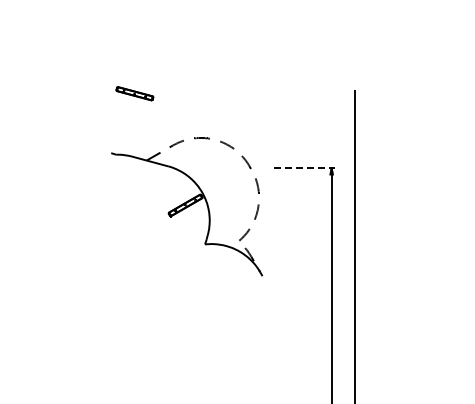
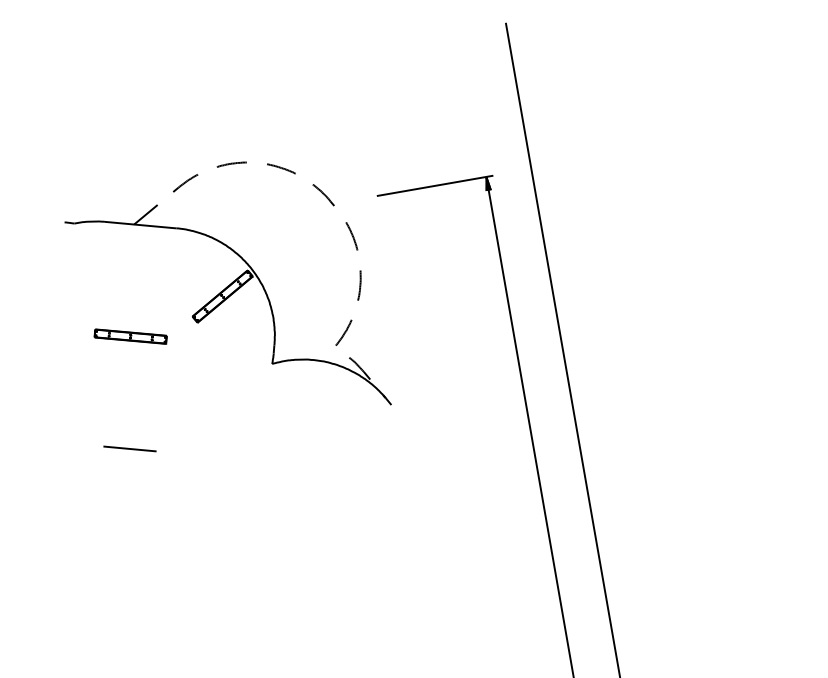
part: (134, 93) -> (129, 336), moved
line: (304, 167) -> (435, 185), dashed -> solid
line: (124, 274) -> (129, 447), added

